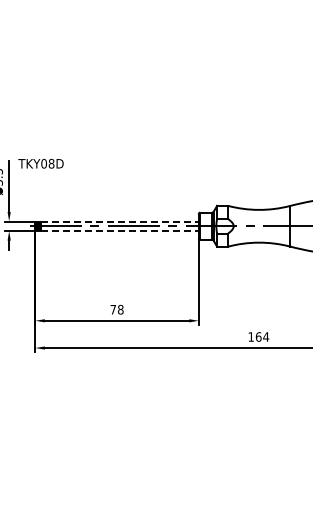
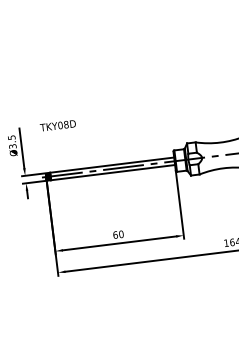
text: (40, 163) -> (57, 125), moved
line: (120, 221) -> (112, 165), dashed -> solid
line: (120, 231) -> (113, 172), dashed -> solid
text: (116, 309) -> (118, 234), 78 -> 60

